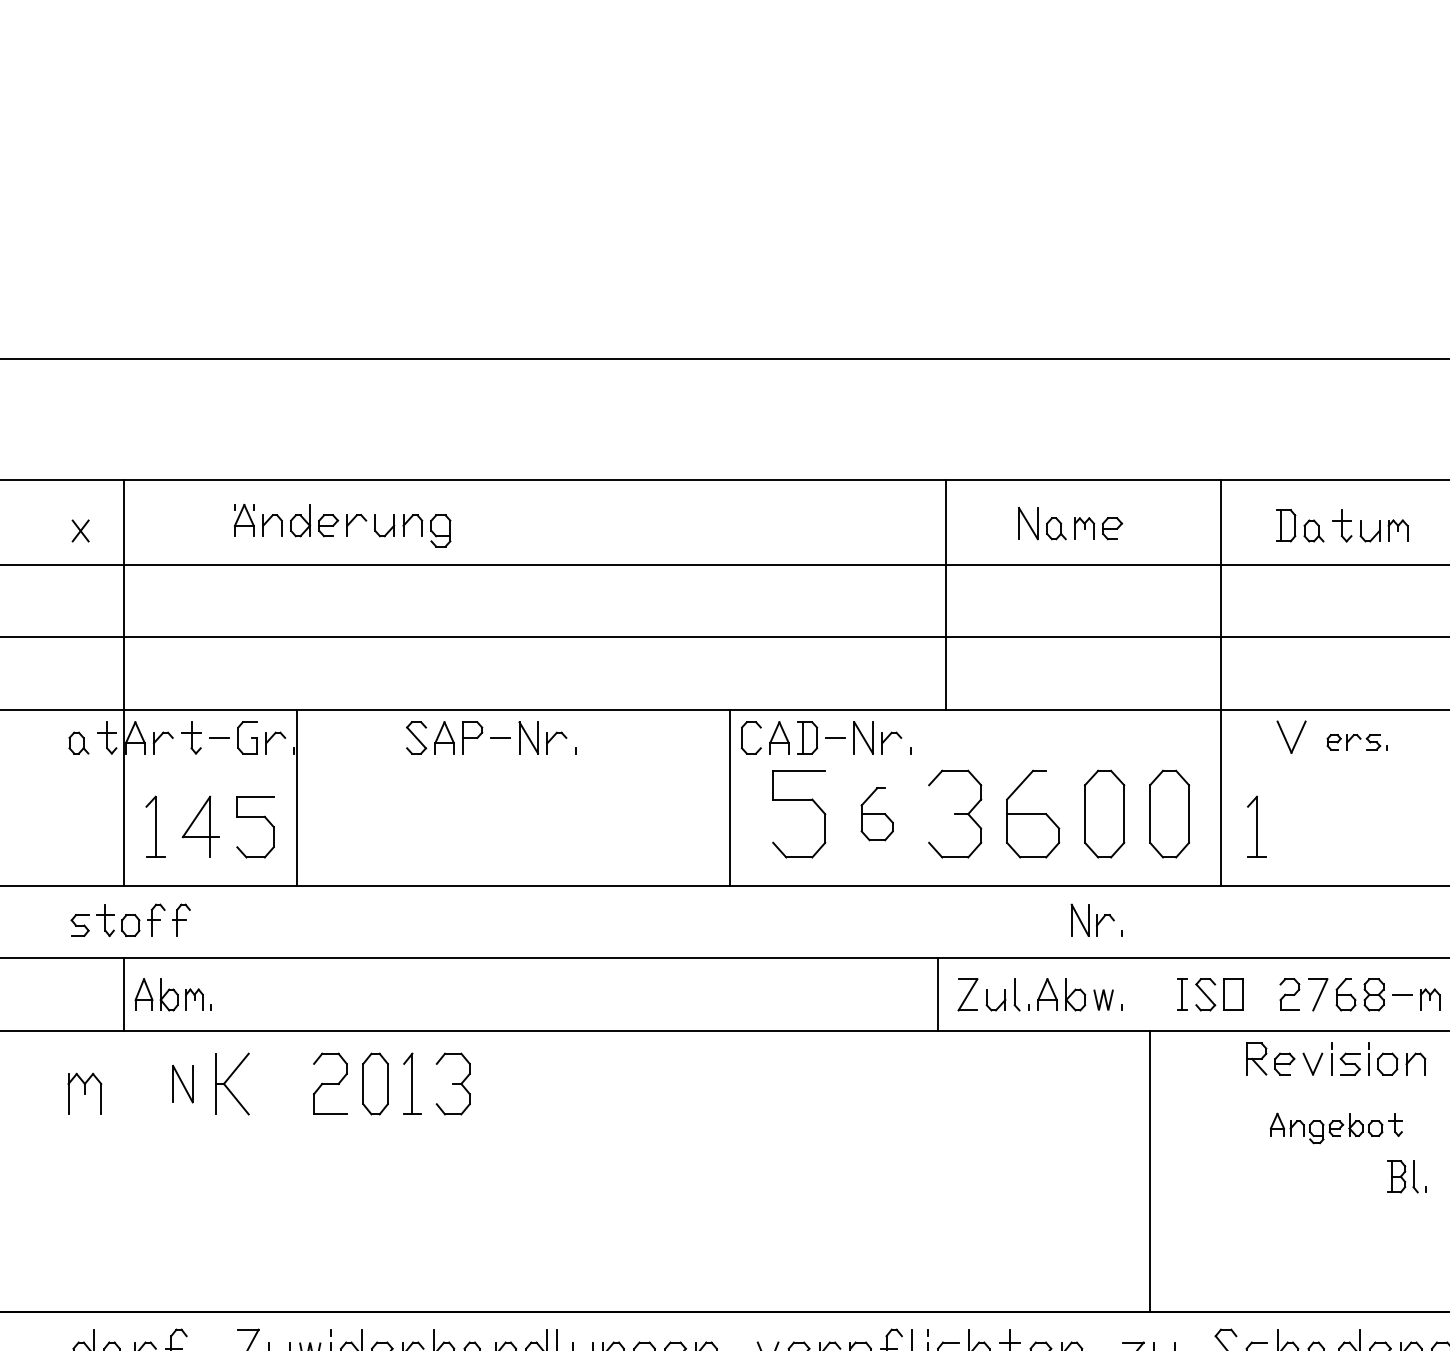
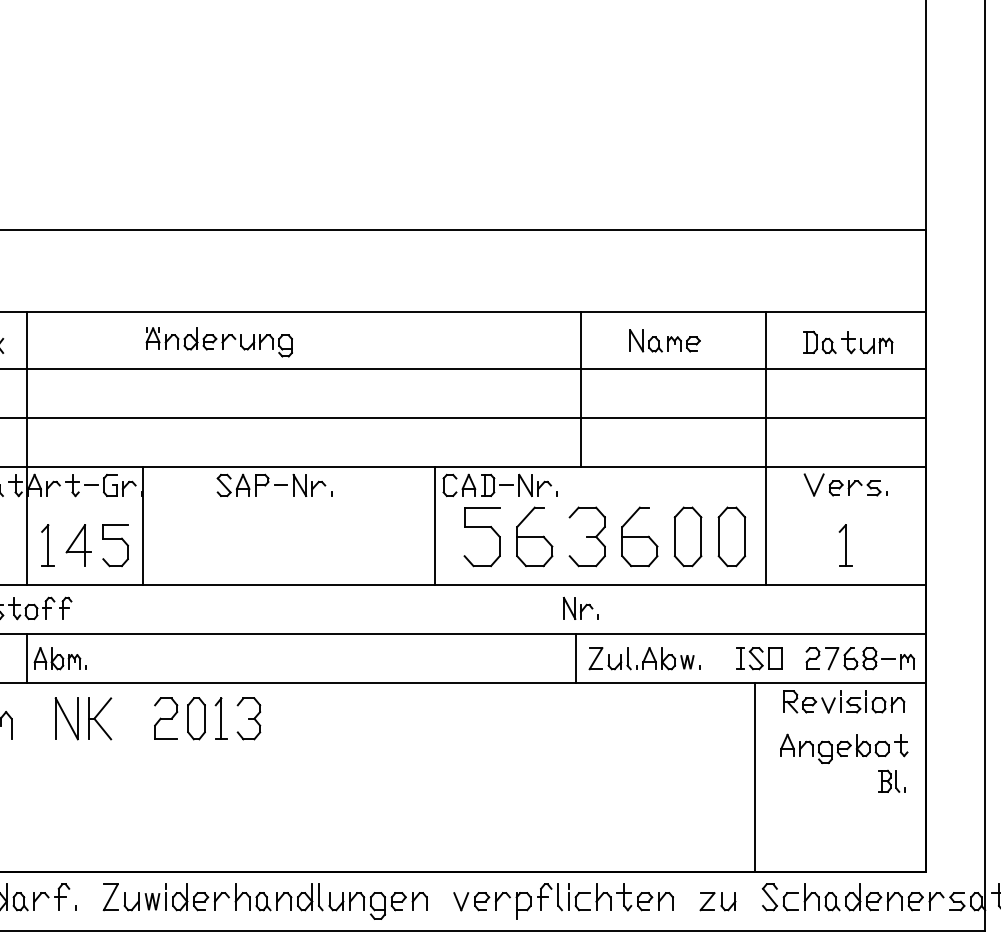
part: (341, 525) -> (218, 342), moved
part: (1357, 742) -> (858, 488), size x1.43
part: (876, 813) -> (534, 536), size x1.67
part: (1256, 826) -> (845, 545), moved
part: (1096, 918) -> (580, 607), moved
part: (182, 1083) -> (66, 718), size x1.67
part: (1336, 1128) -> (844, 748), size x1.43
line: (1149, 1171) -> (754, 777), moved

